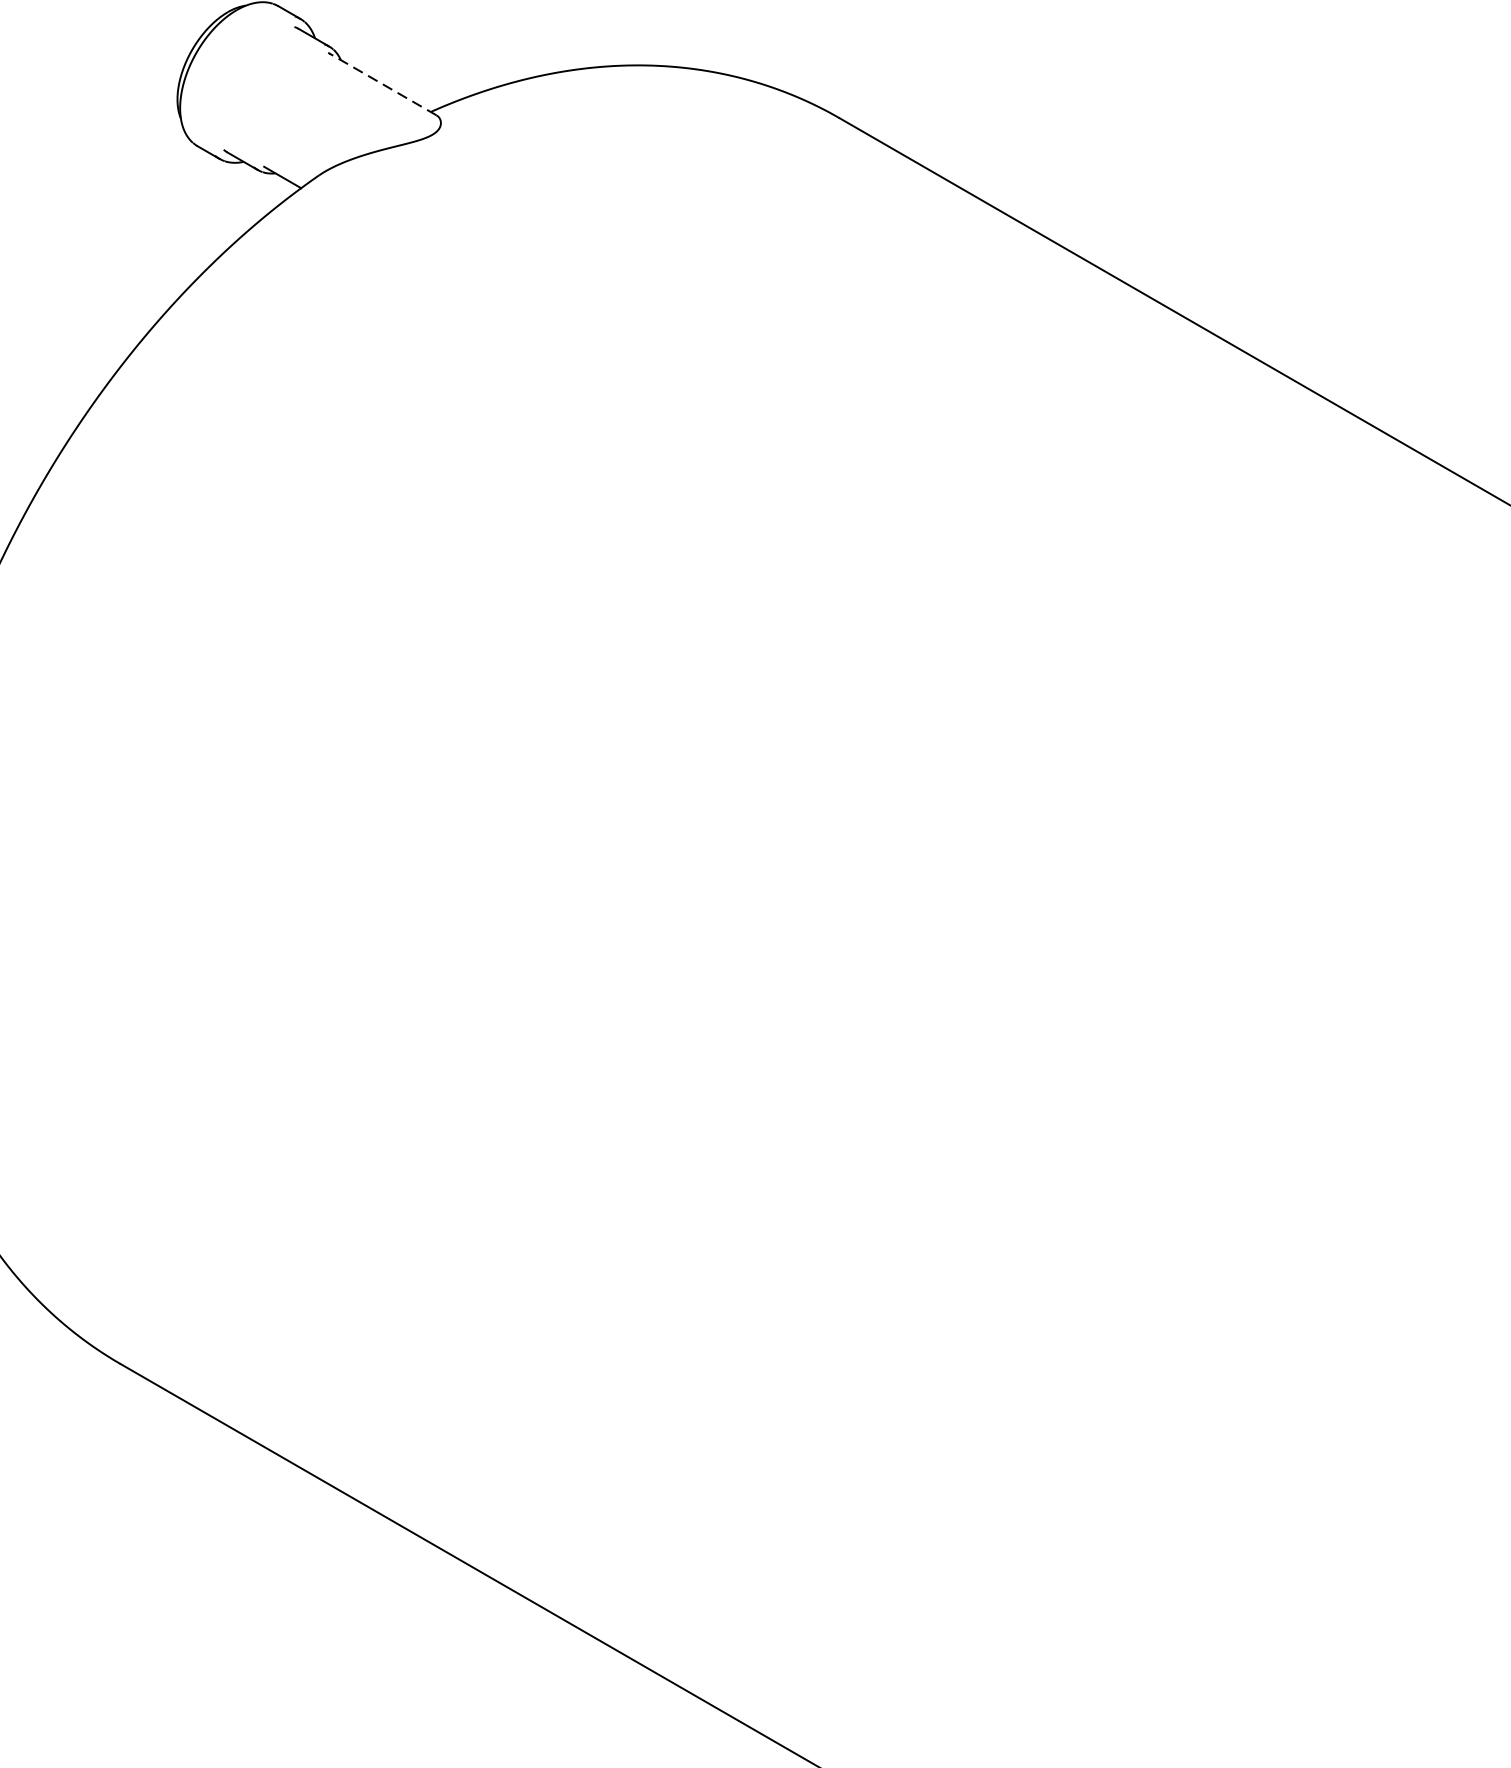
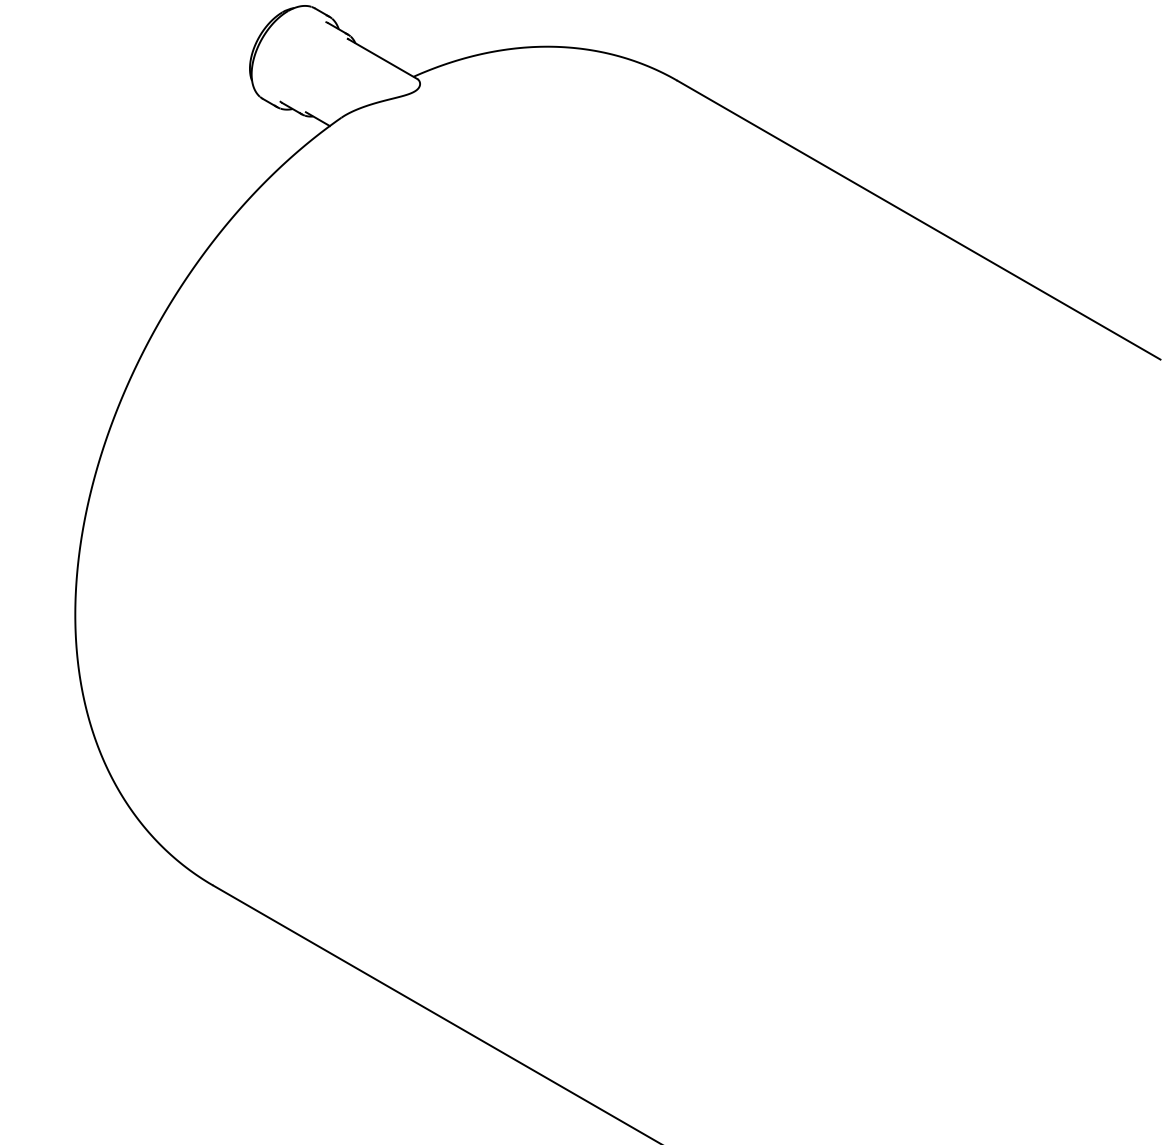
line: (382, 85) -> (382, 59), dashed -> solid

